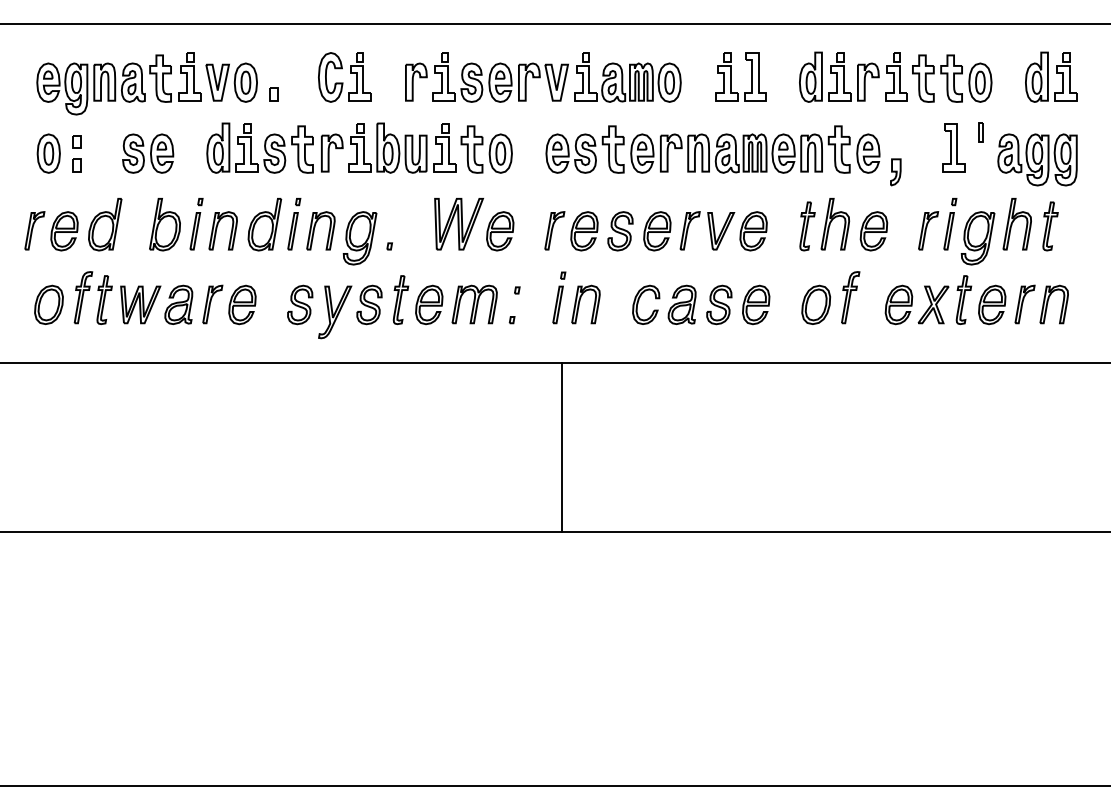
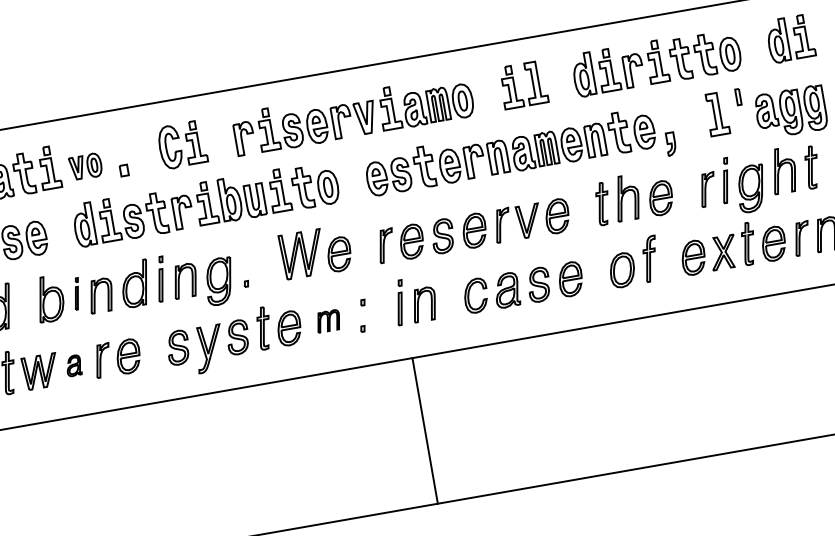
part: (231, 82) -> (85, 166), size x0.7
part: (196, 224) -> (76, 294), size x0.7
part: (178, 304) -> (73, 365), size x0.6
part: (474, 304) -> (328, 321), size x0.6

